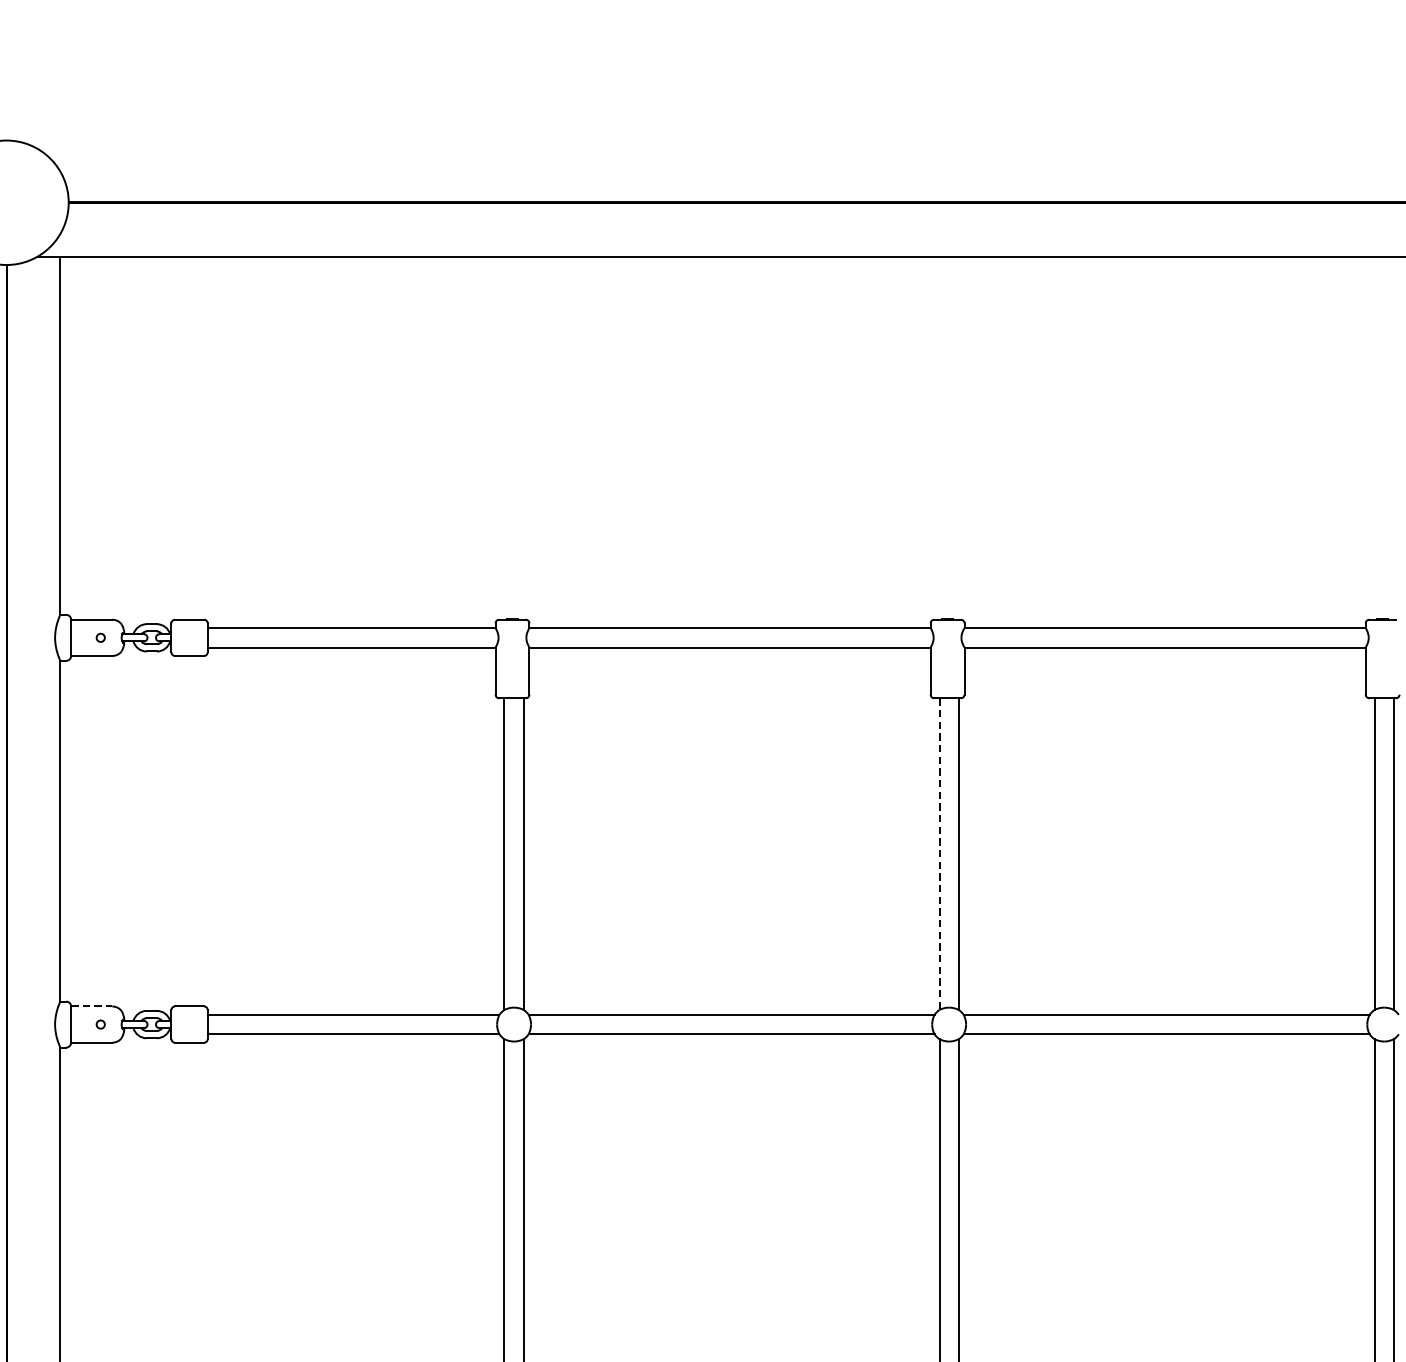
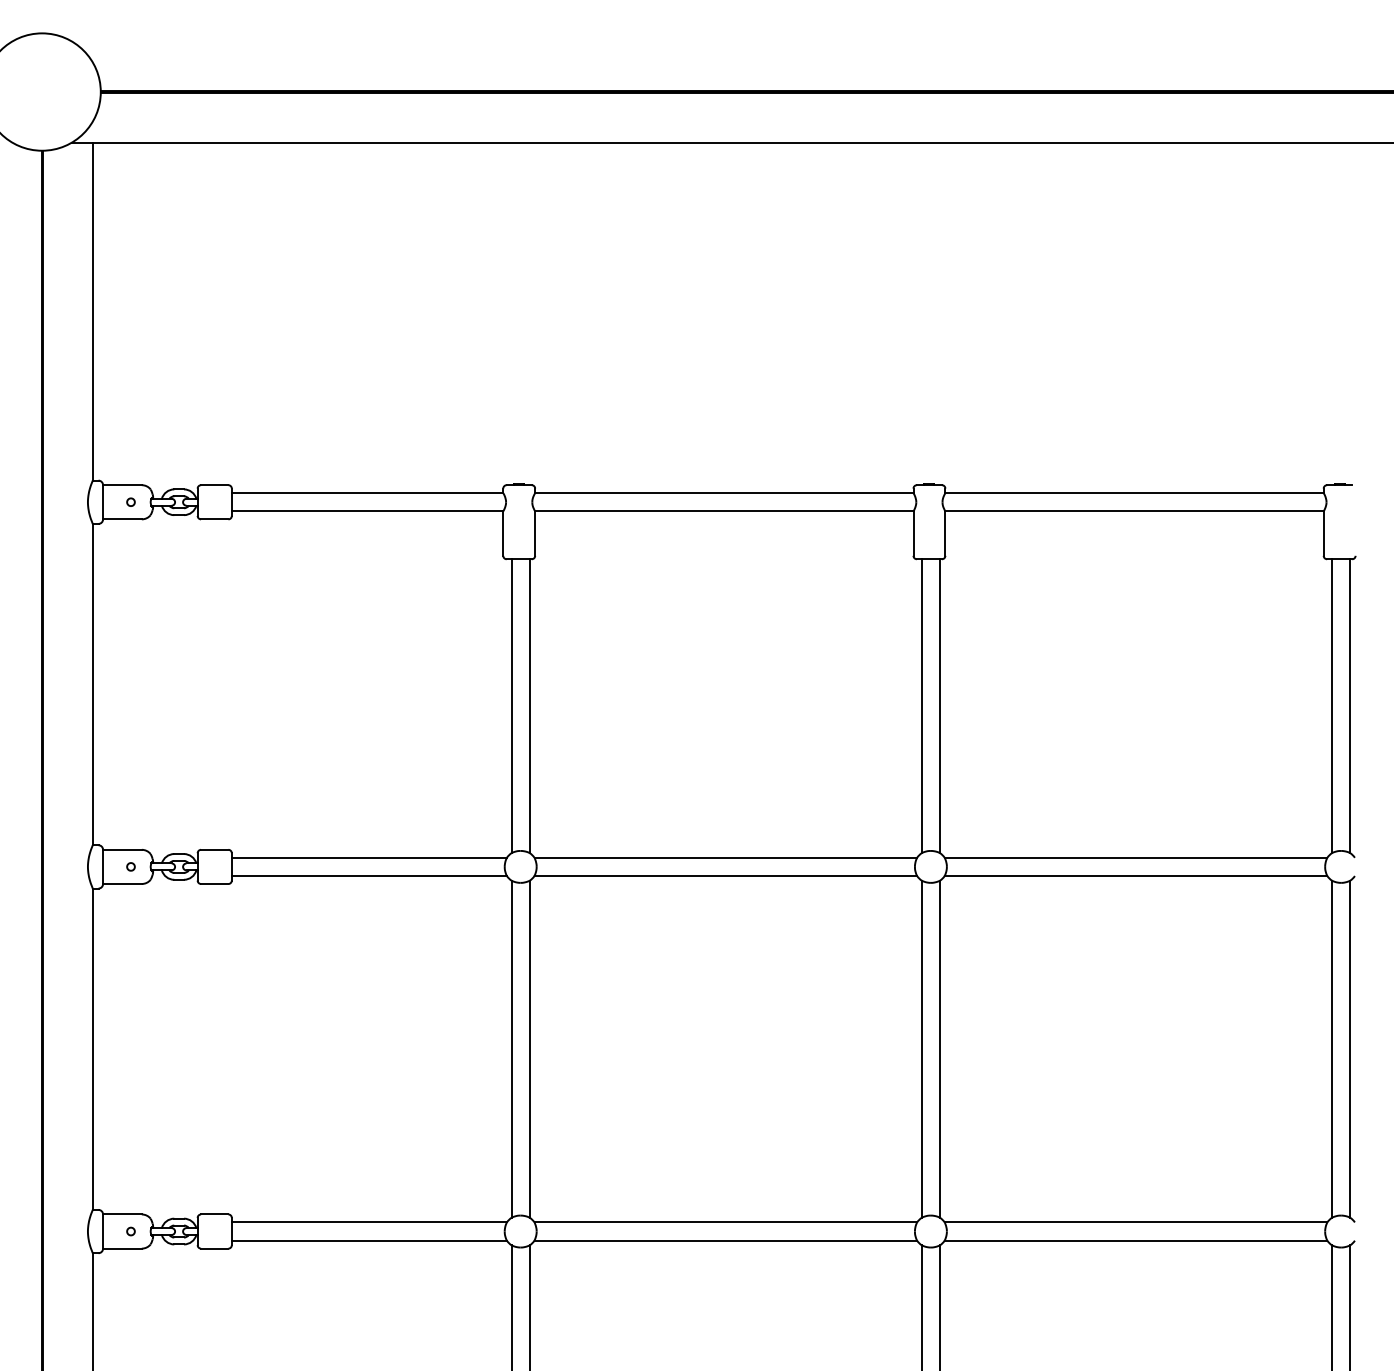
line: (939, 854) -> (921, 706), dashed -> solid
line: (91, 1006) -> (122, 849), dashed -> solid

